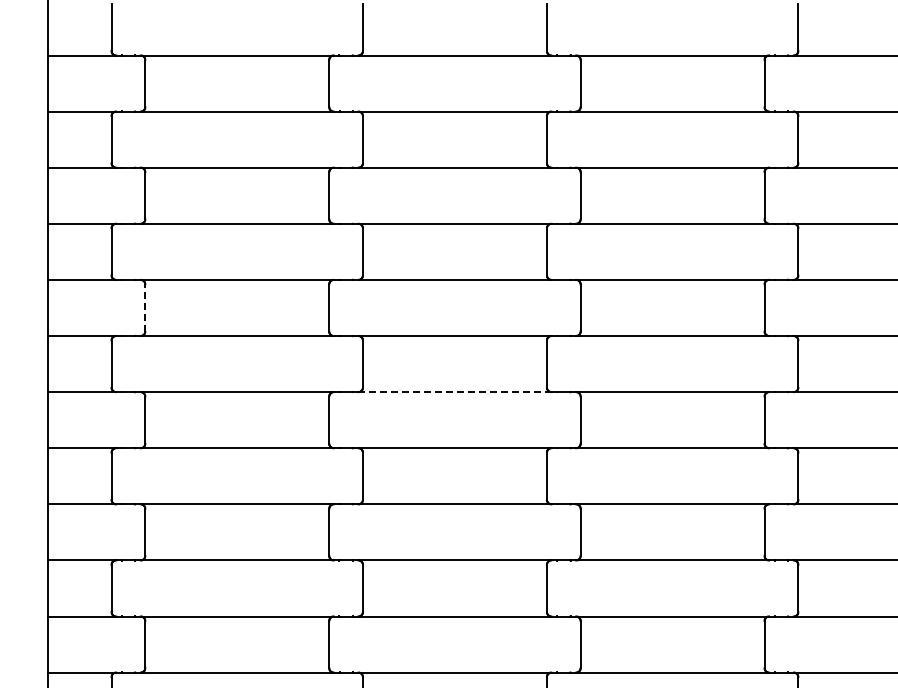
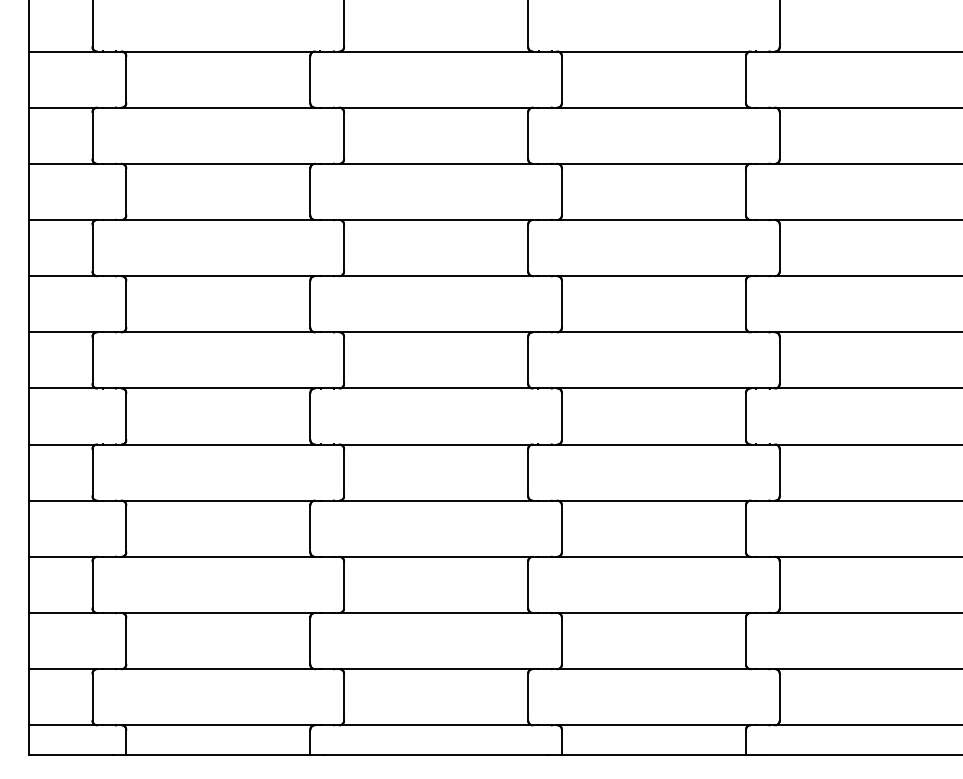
line: (145, 308) -> (126, 304), dashed -> solid
line: (455, 392) -> (436, 388), dashed -> solid

